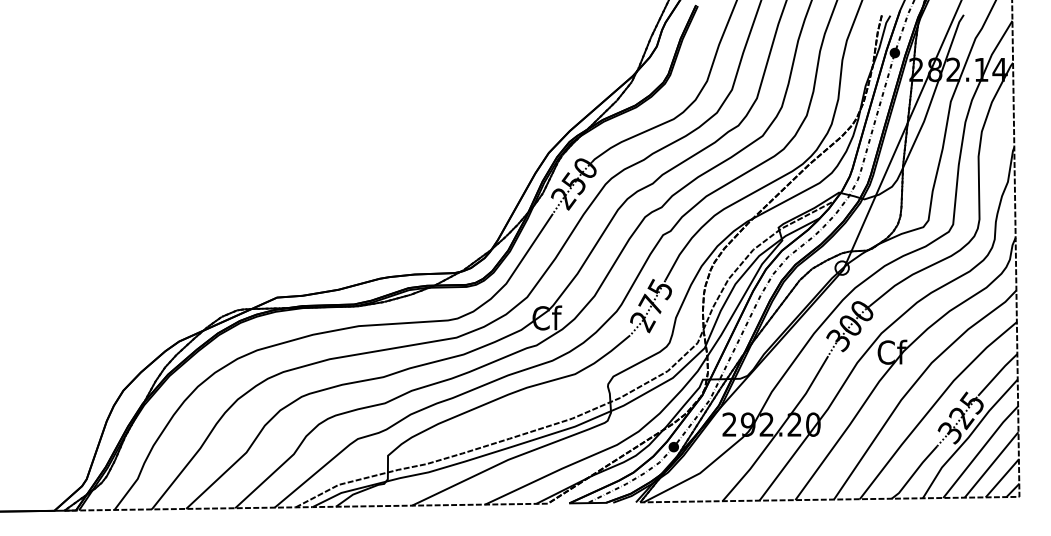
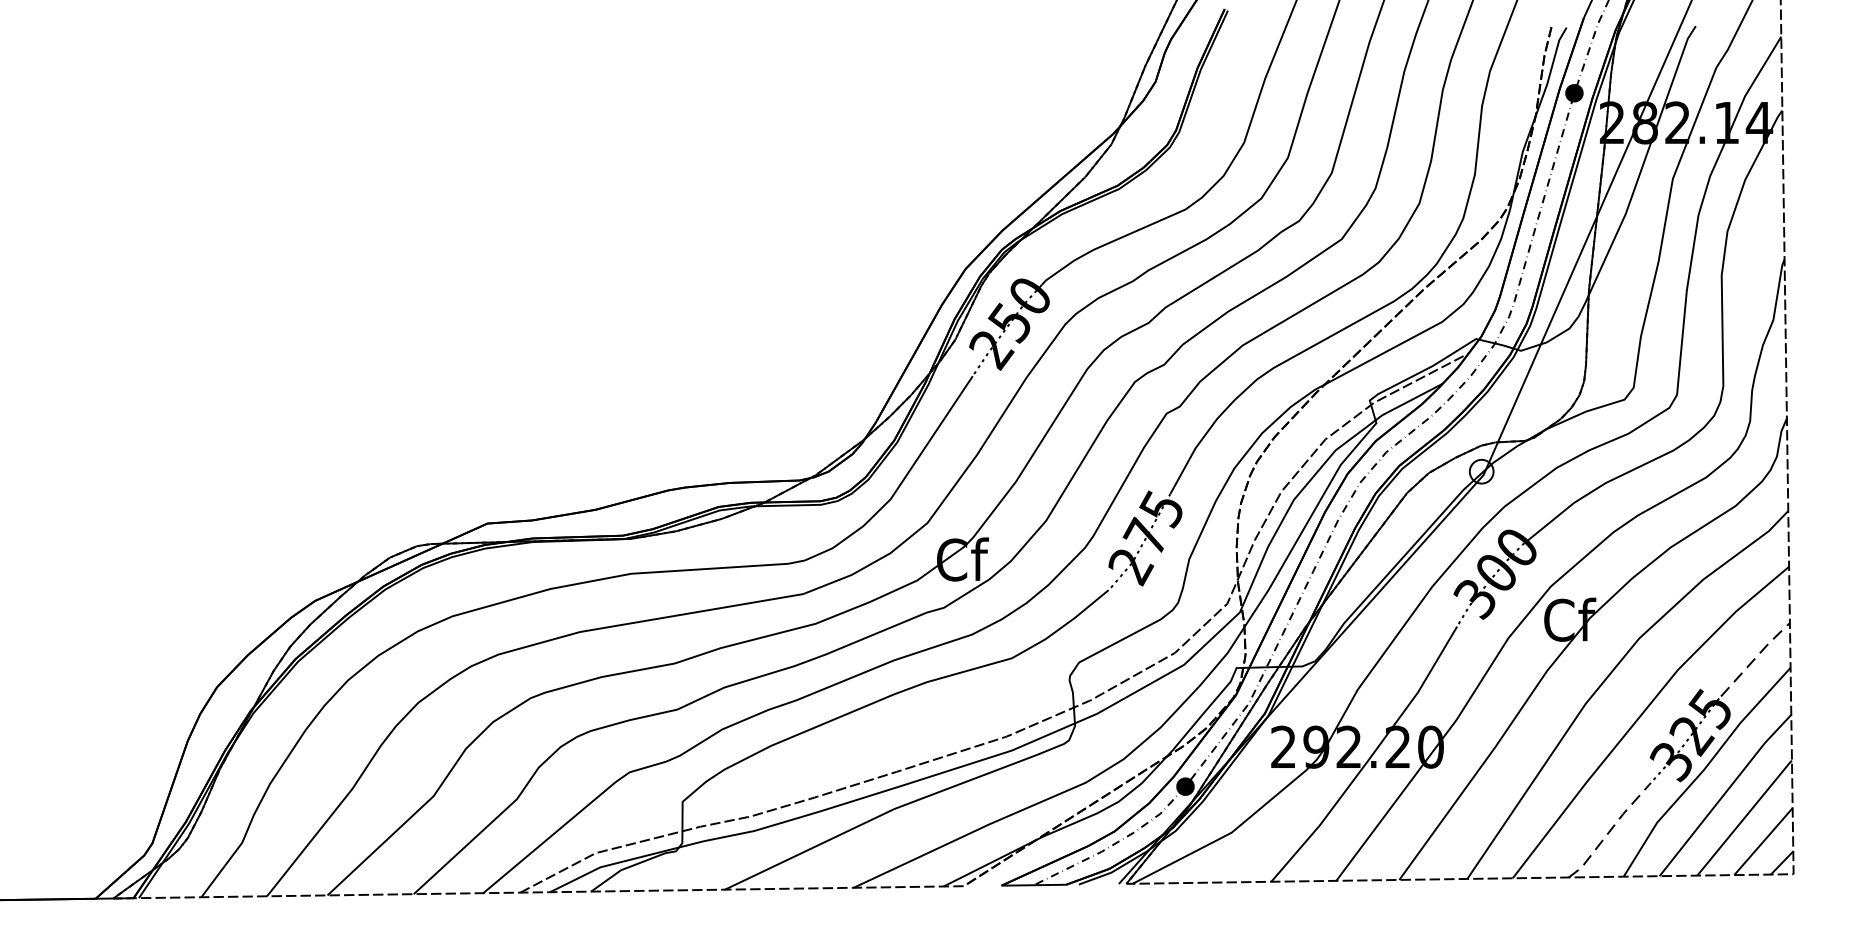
line: (997, 373) -> (1754, 657), solid -> dashed
line: (914, 472) -> (1608, 831), solid -> dashed

